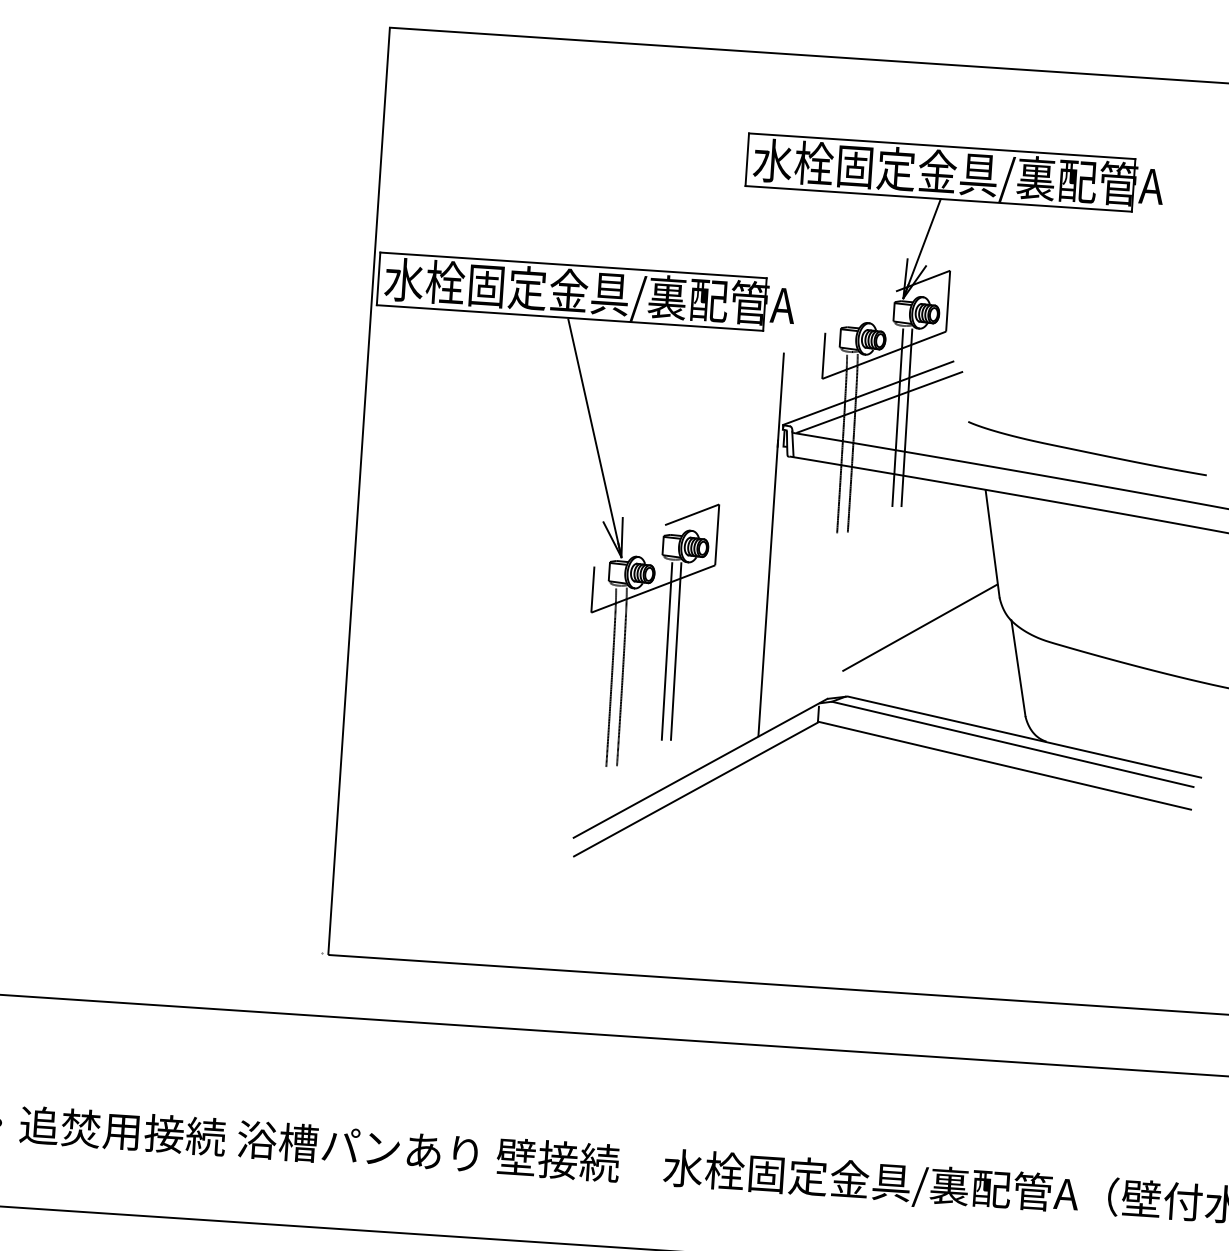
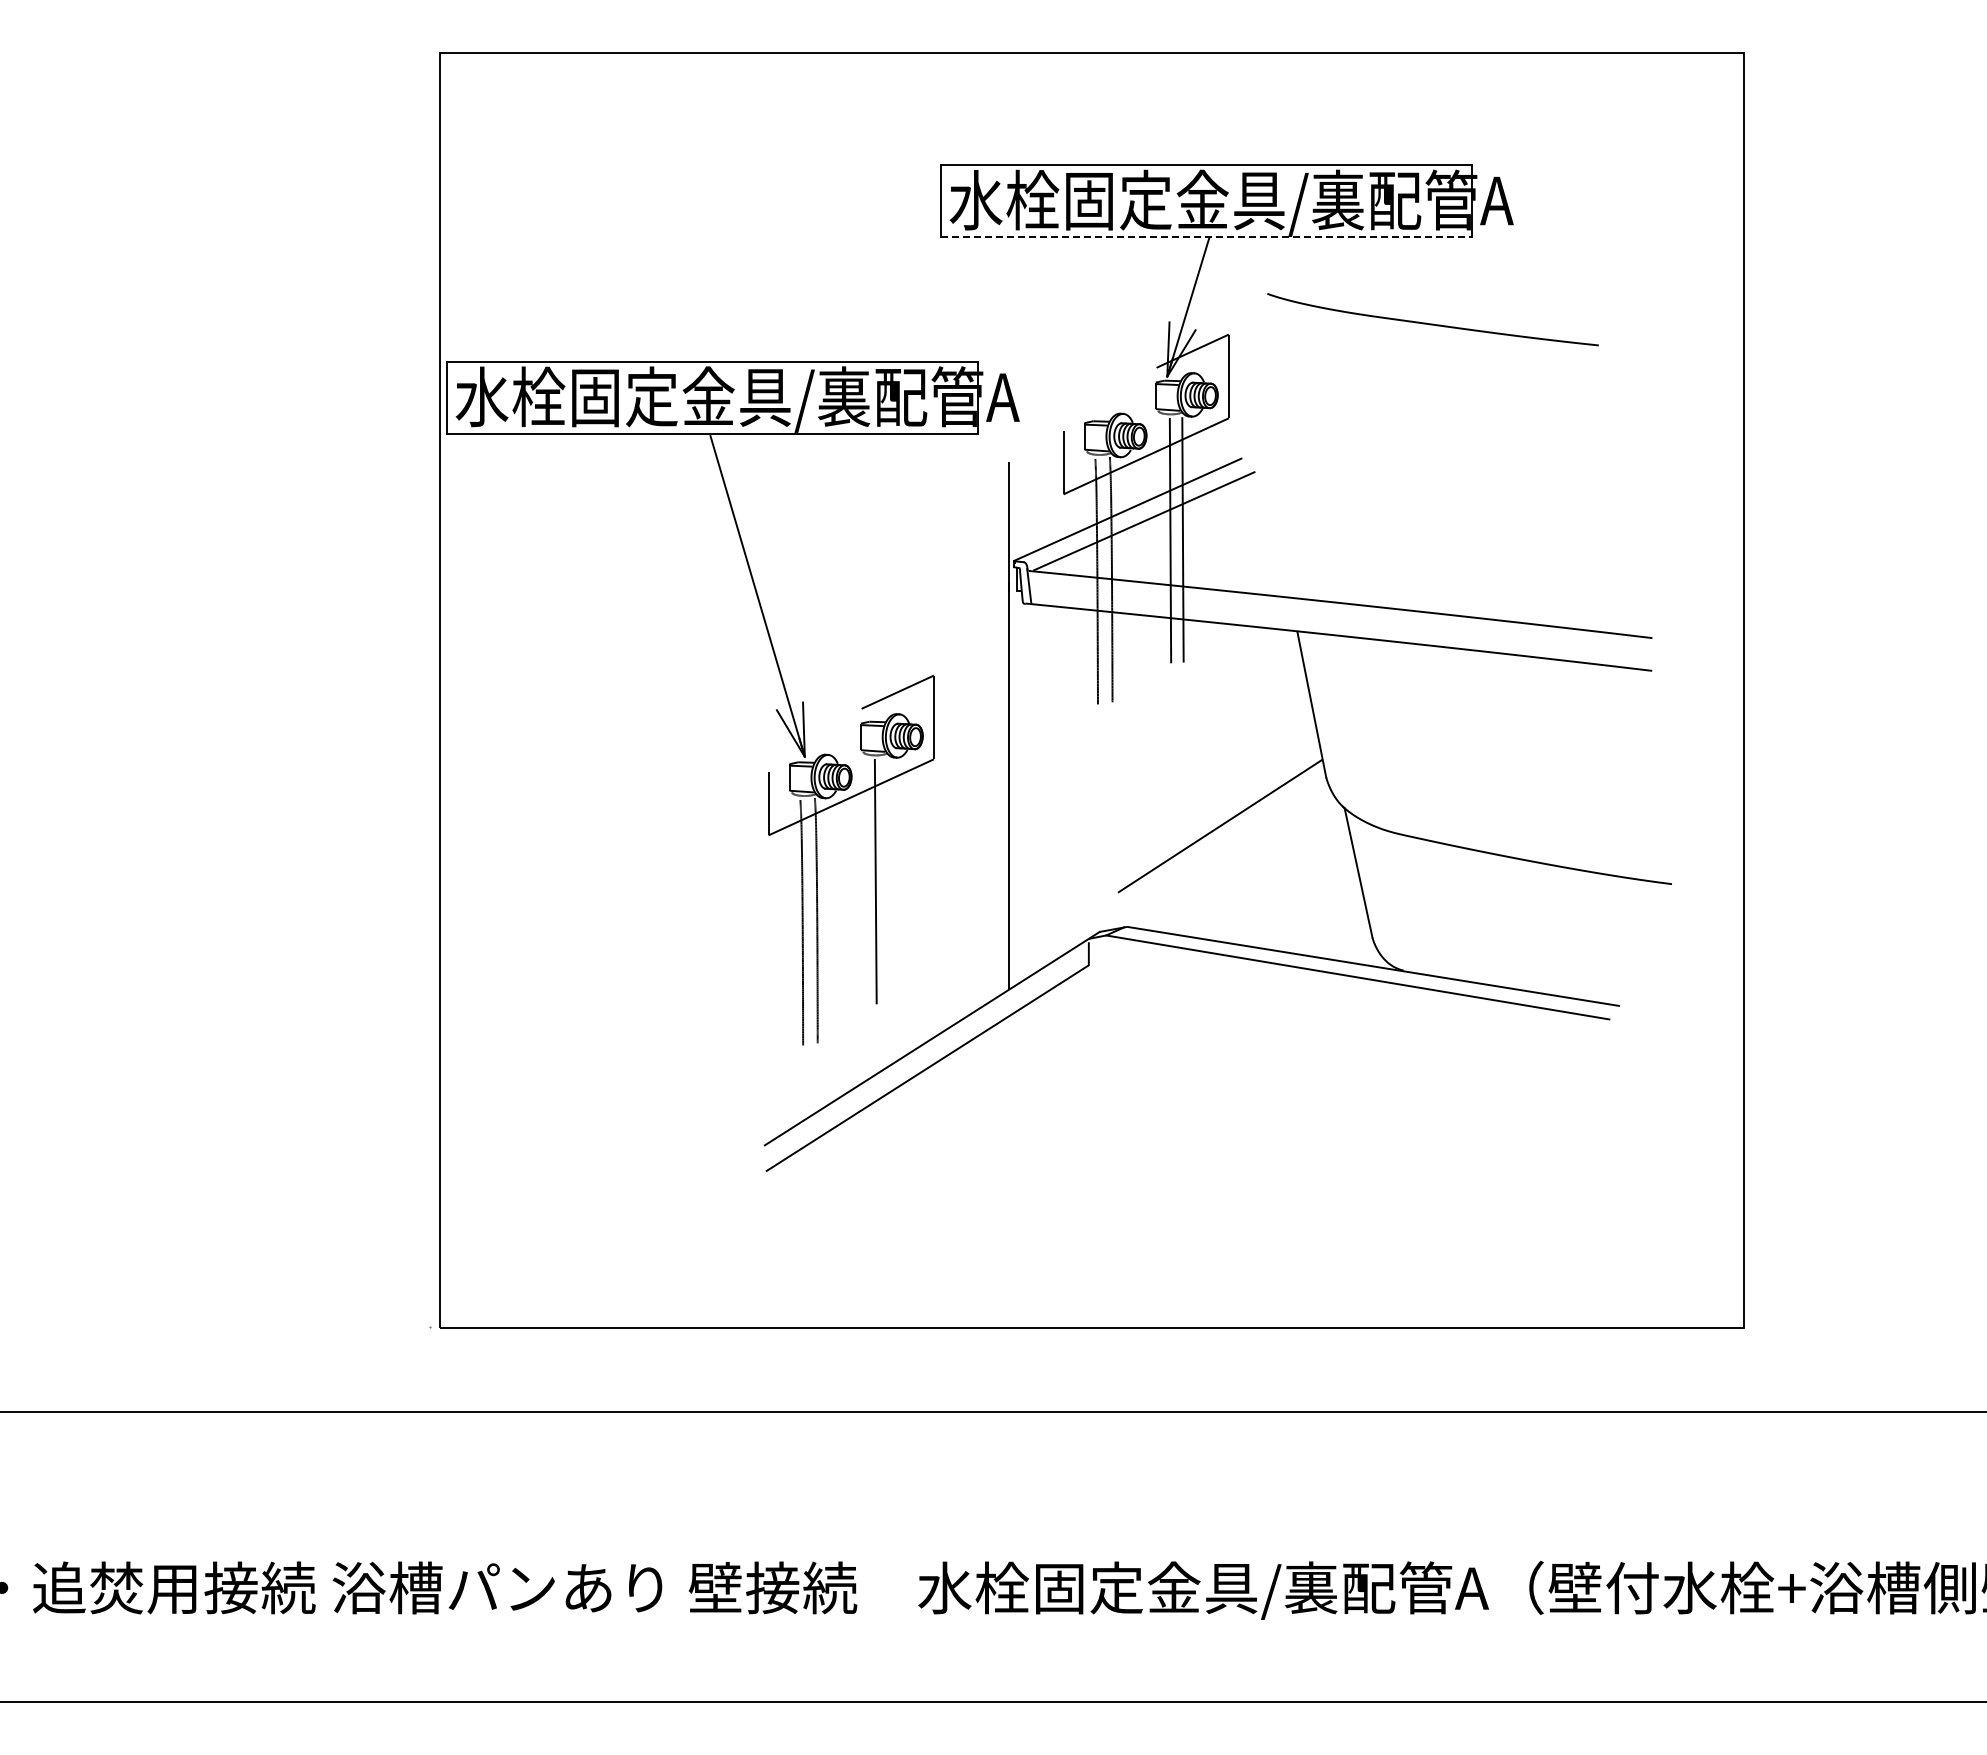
line: (938, 199) -> (1206, 237), solid -> dashed
curve: (1086, 451) -> (1432, 323), moved
line: (676, 655) -> (888, 886), removed
line: (1003, 765) -> (1347, 1007), removed

